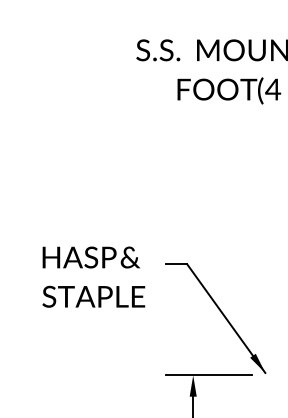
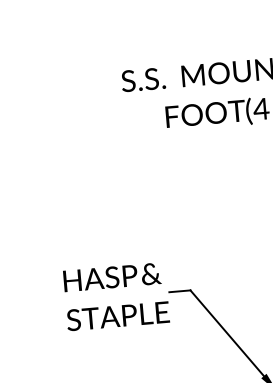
text: (93, 276) -> (116, 296), moved

